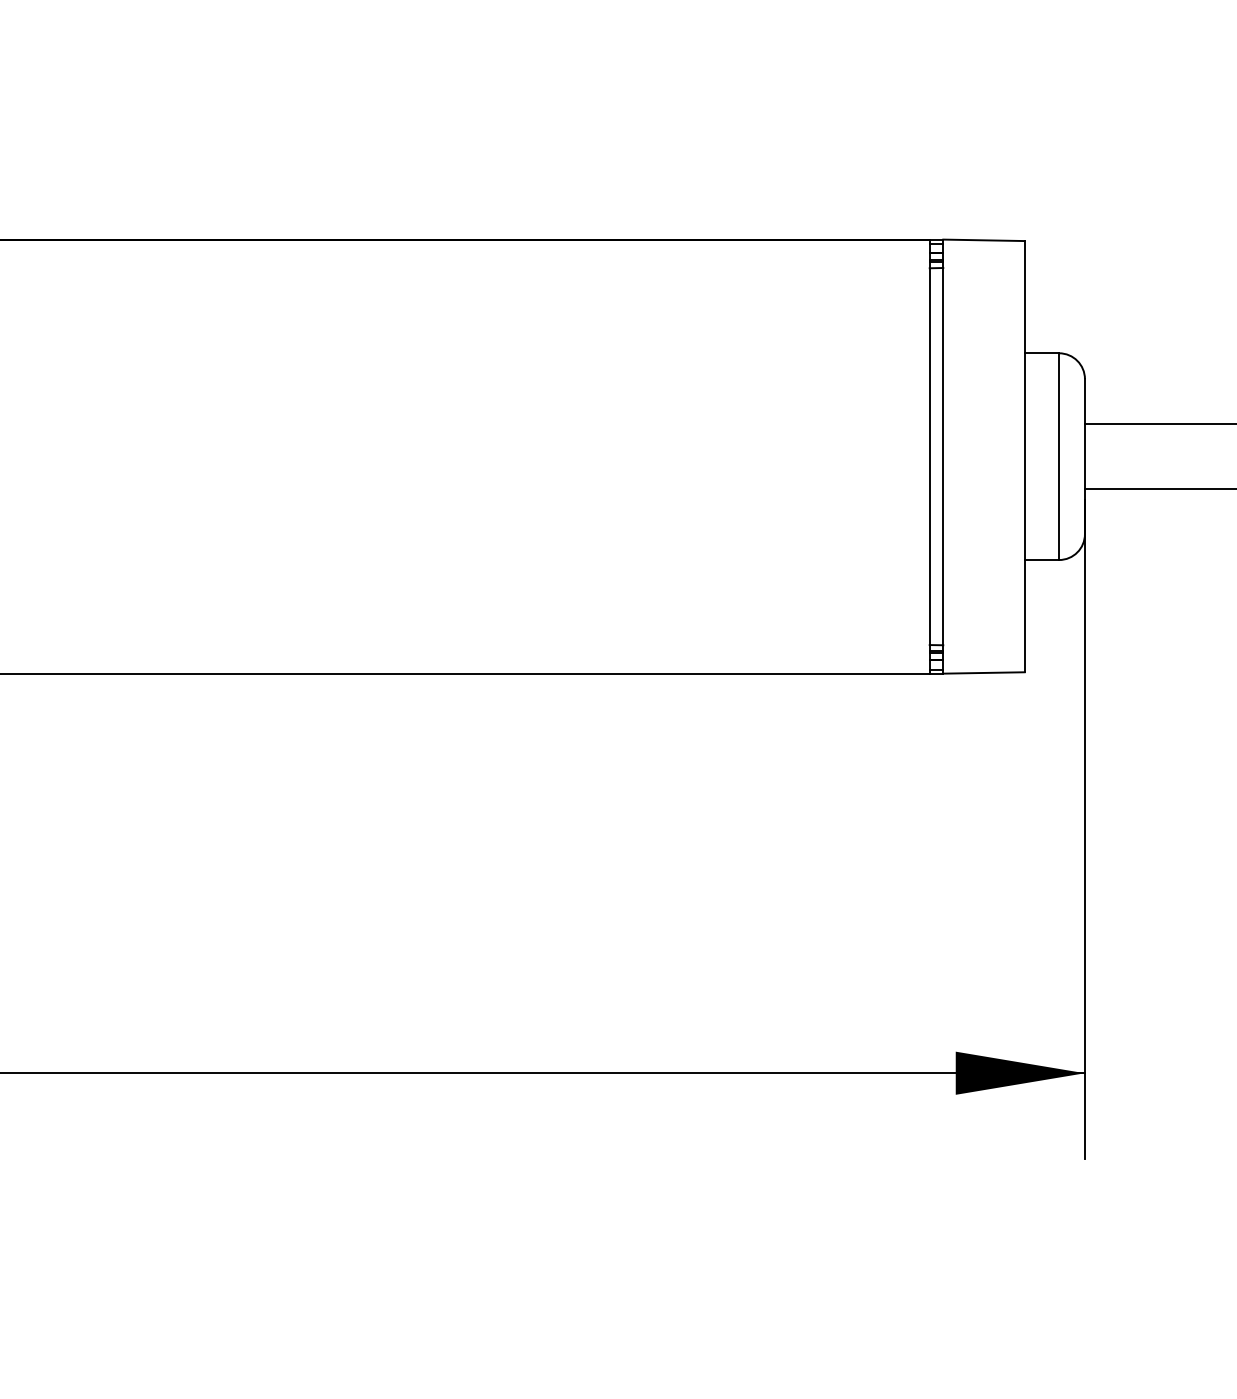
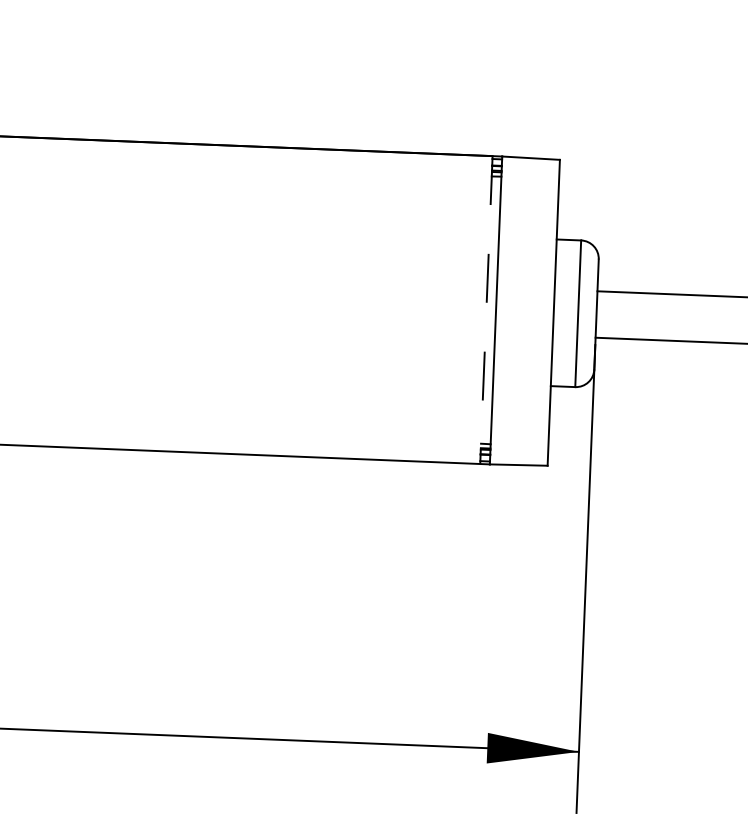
line: (929, 457) -> (486, 310), solid -> dashed

